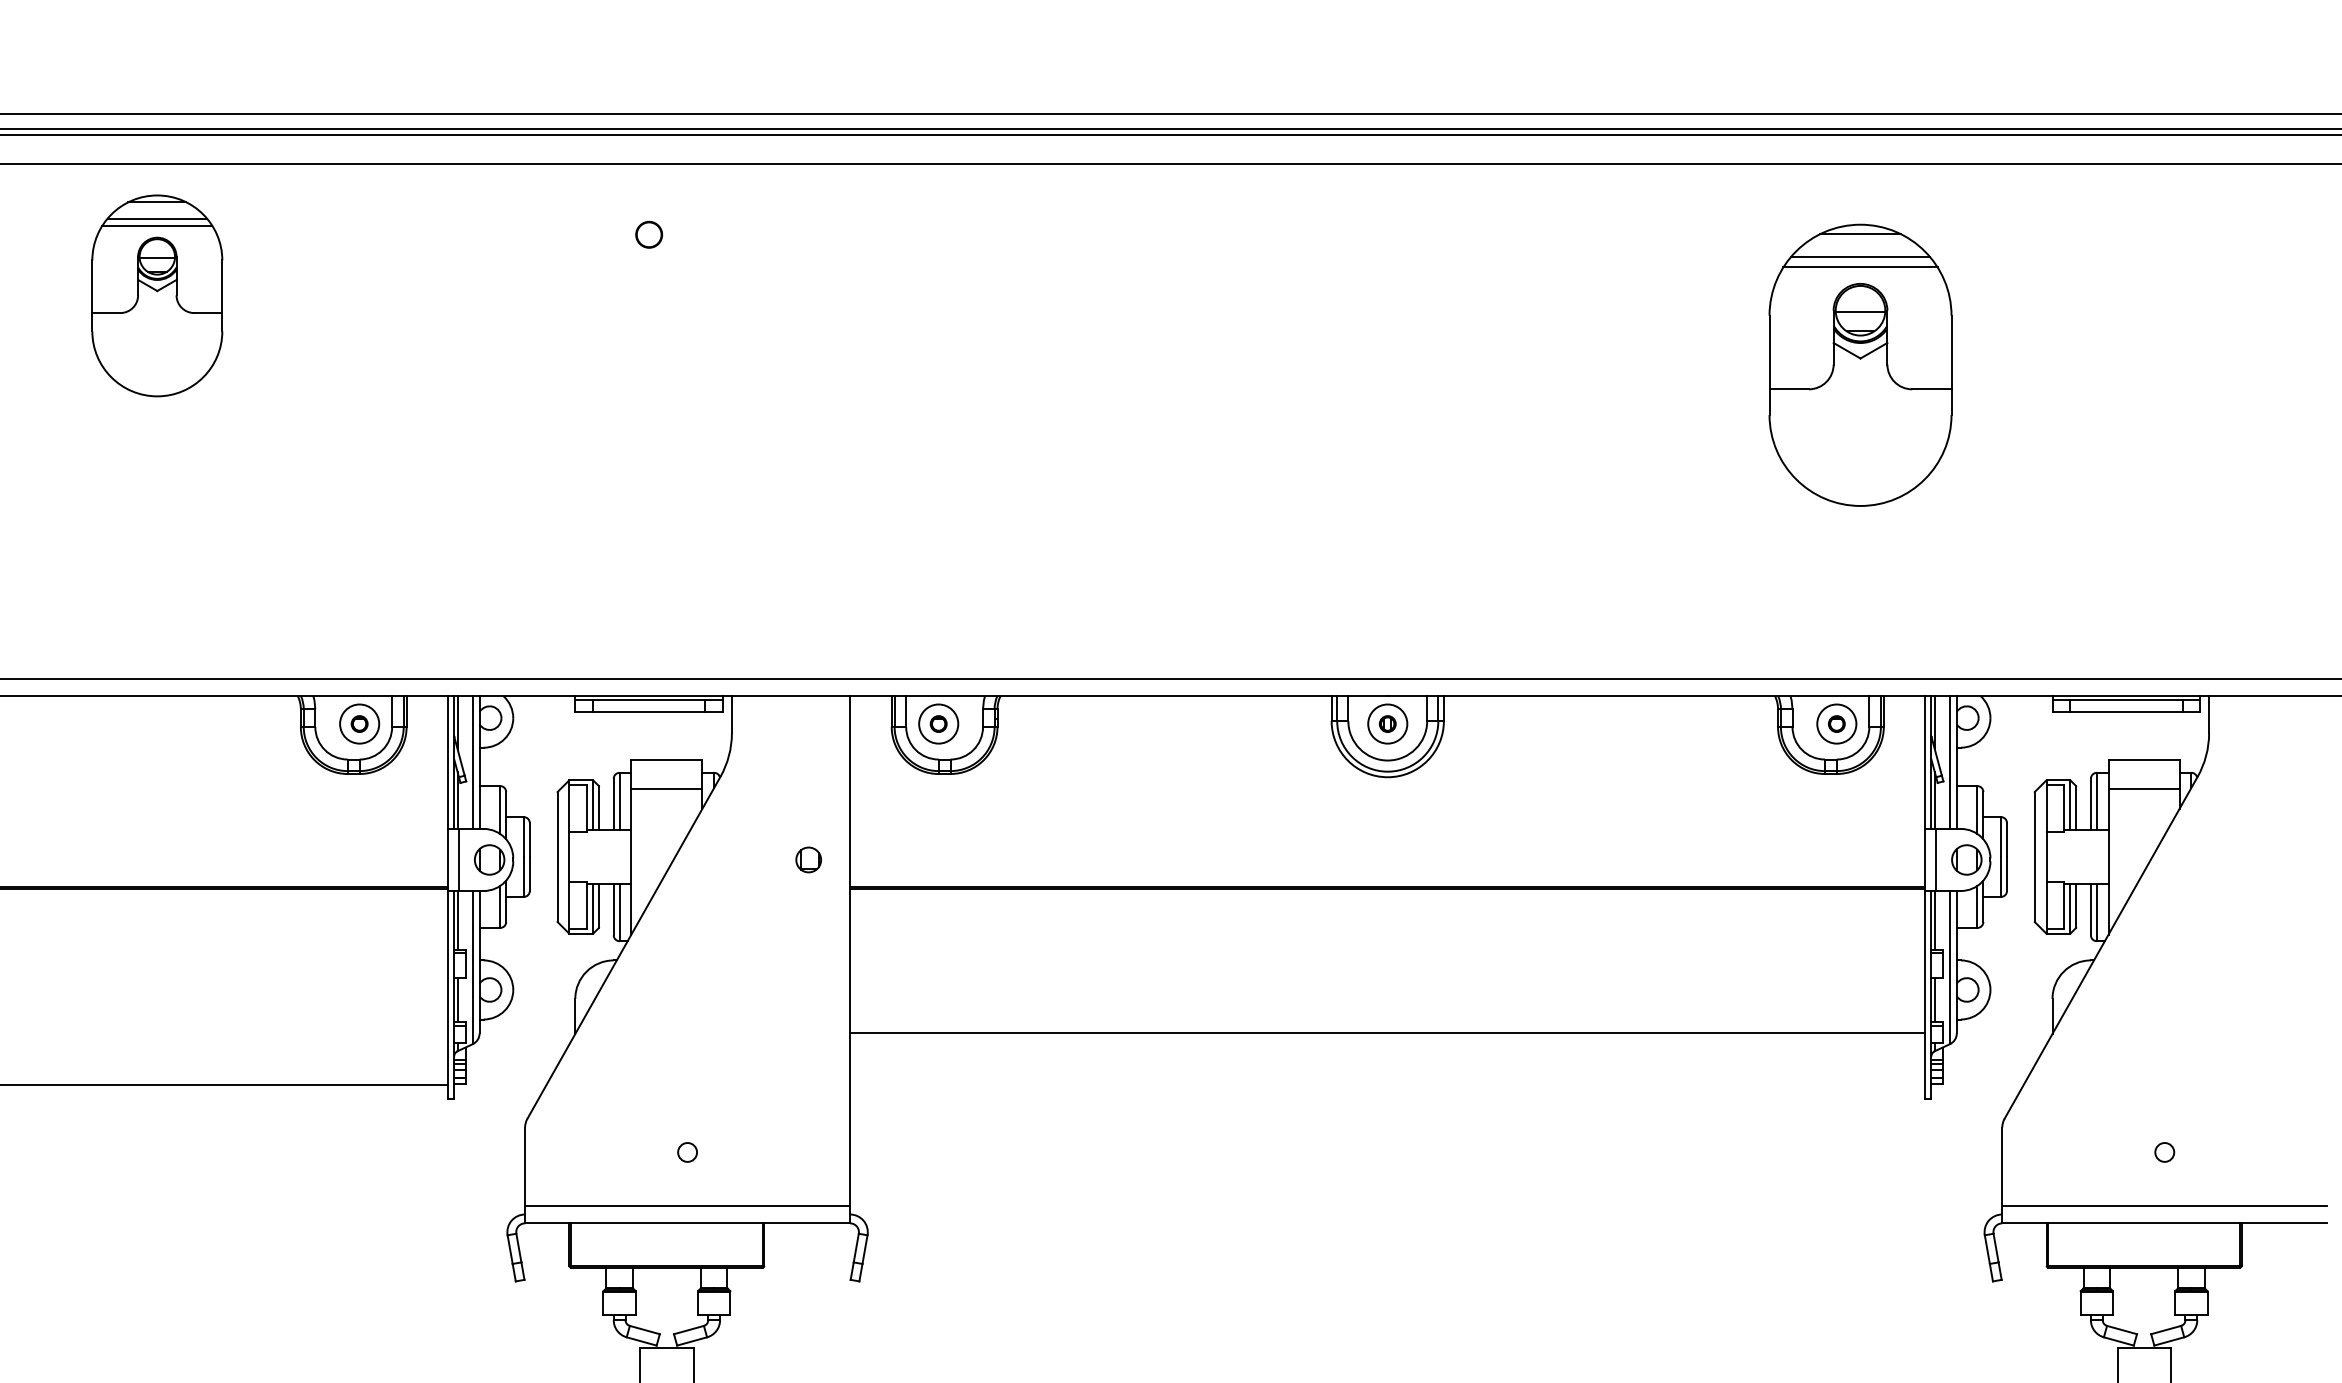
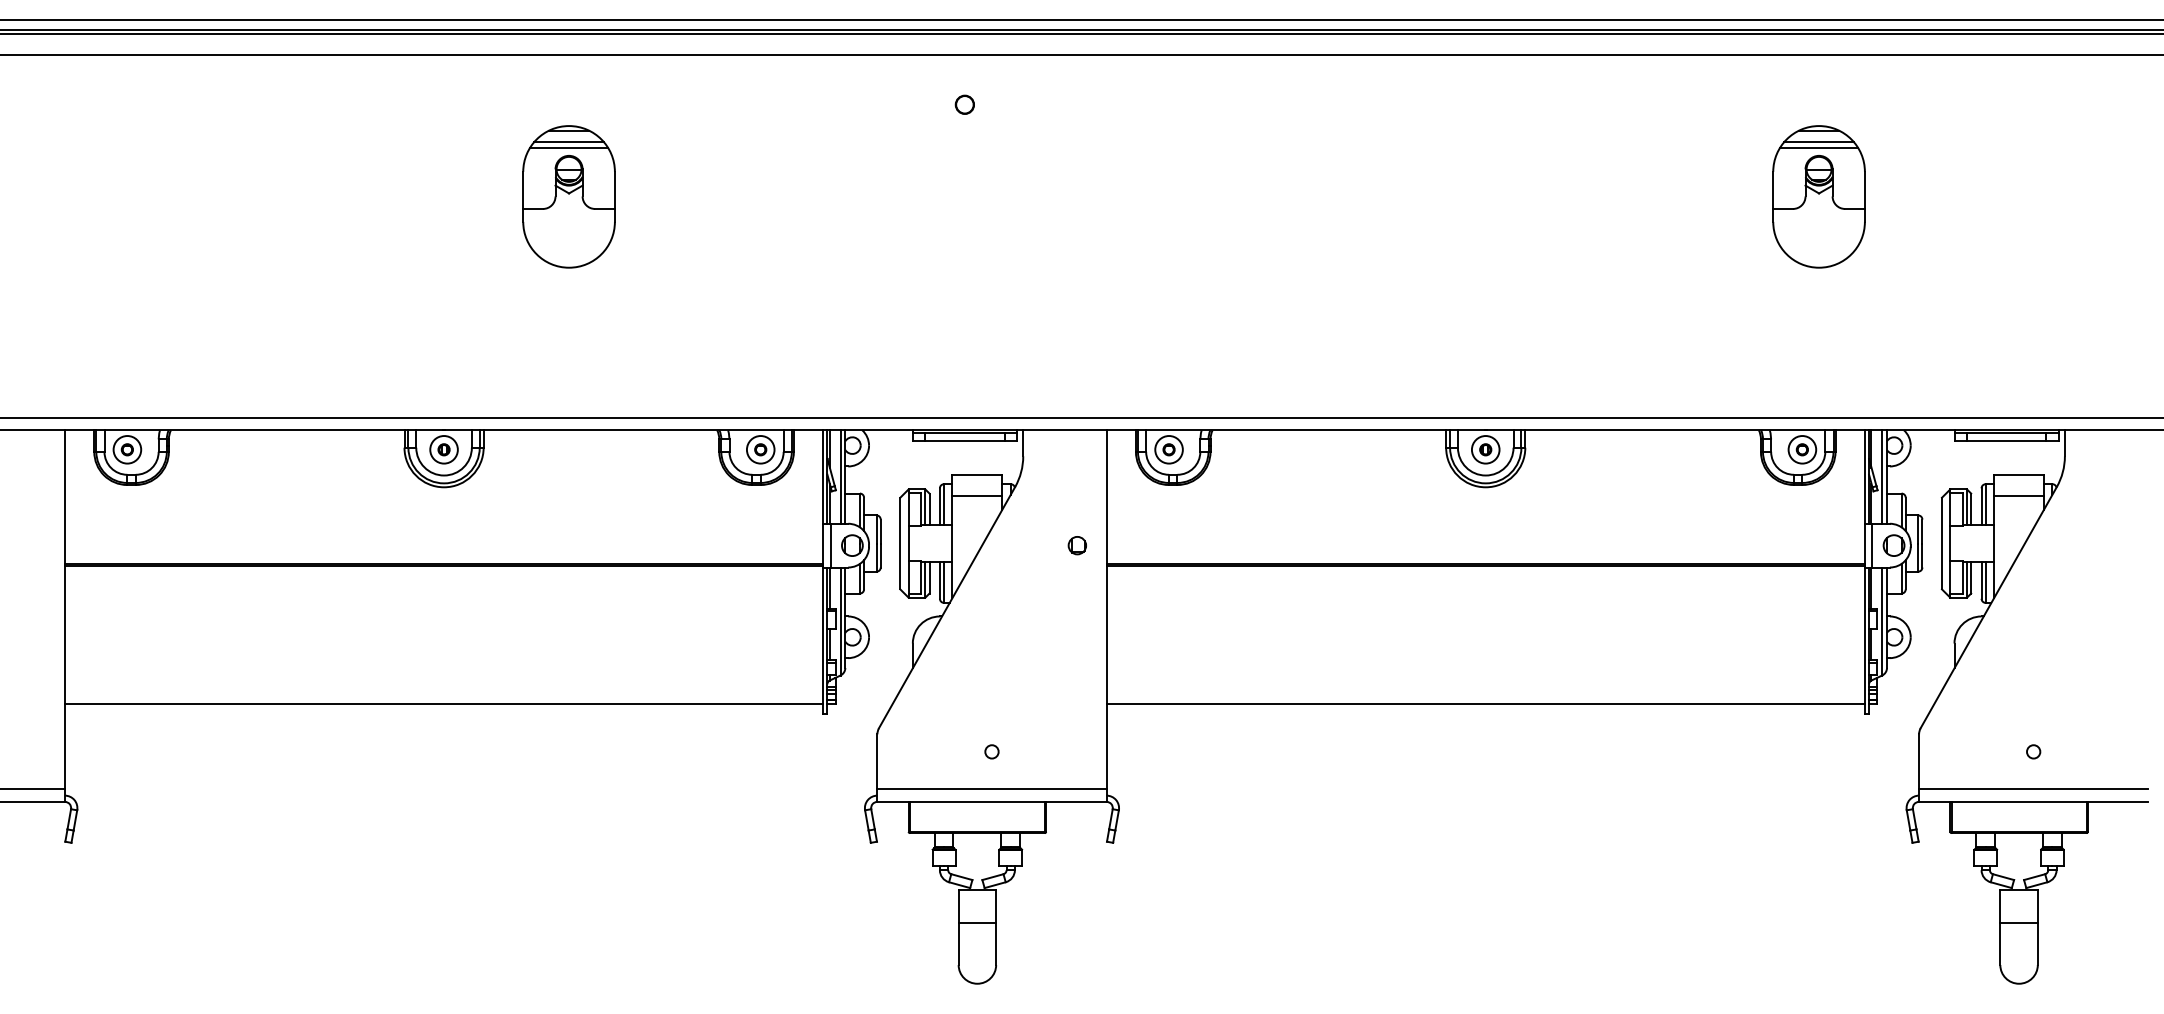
part: (156, 295) -> (568, 196), moved
part: (1859, 364) -> (1818, 196), size x0.71
line: (1387, 1032) -> (1485, 703), moved

